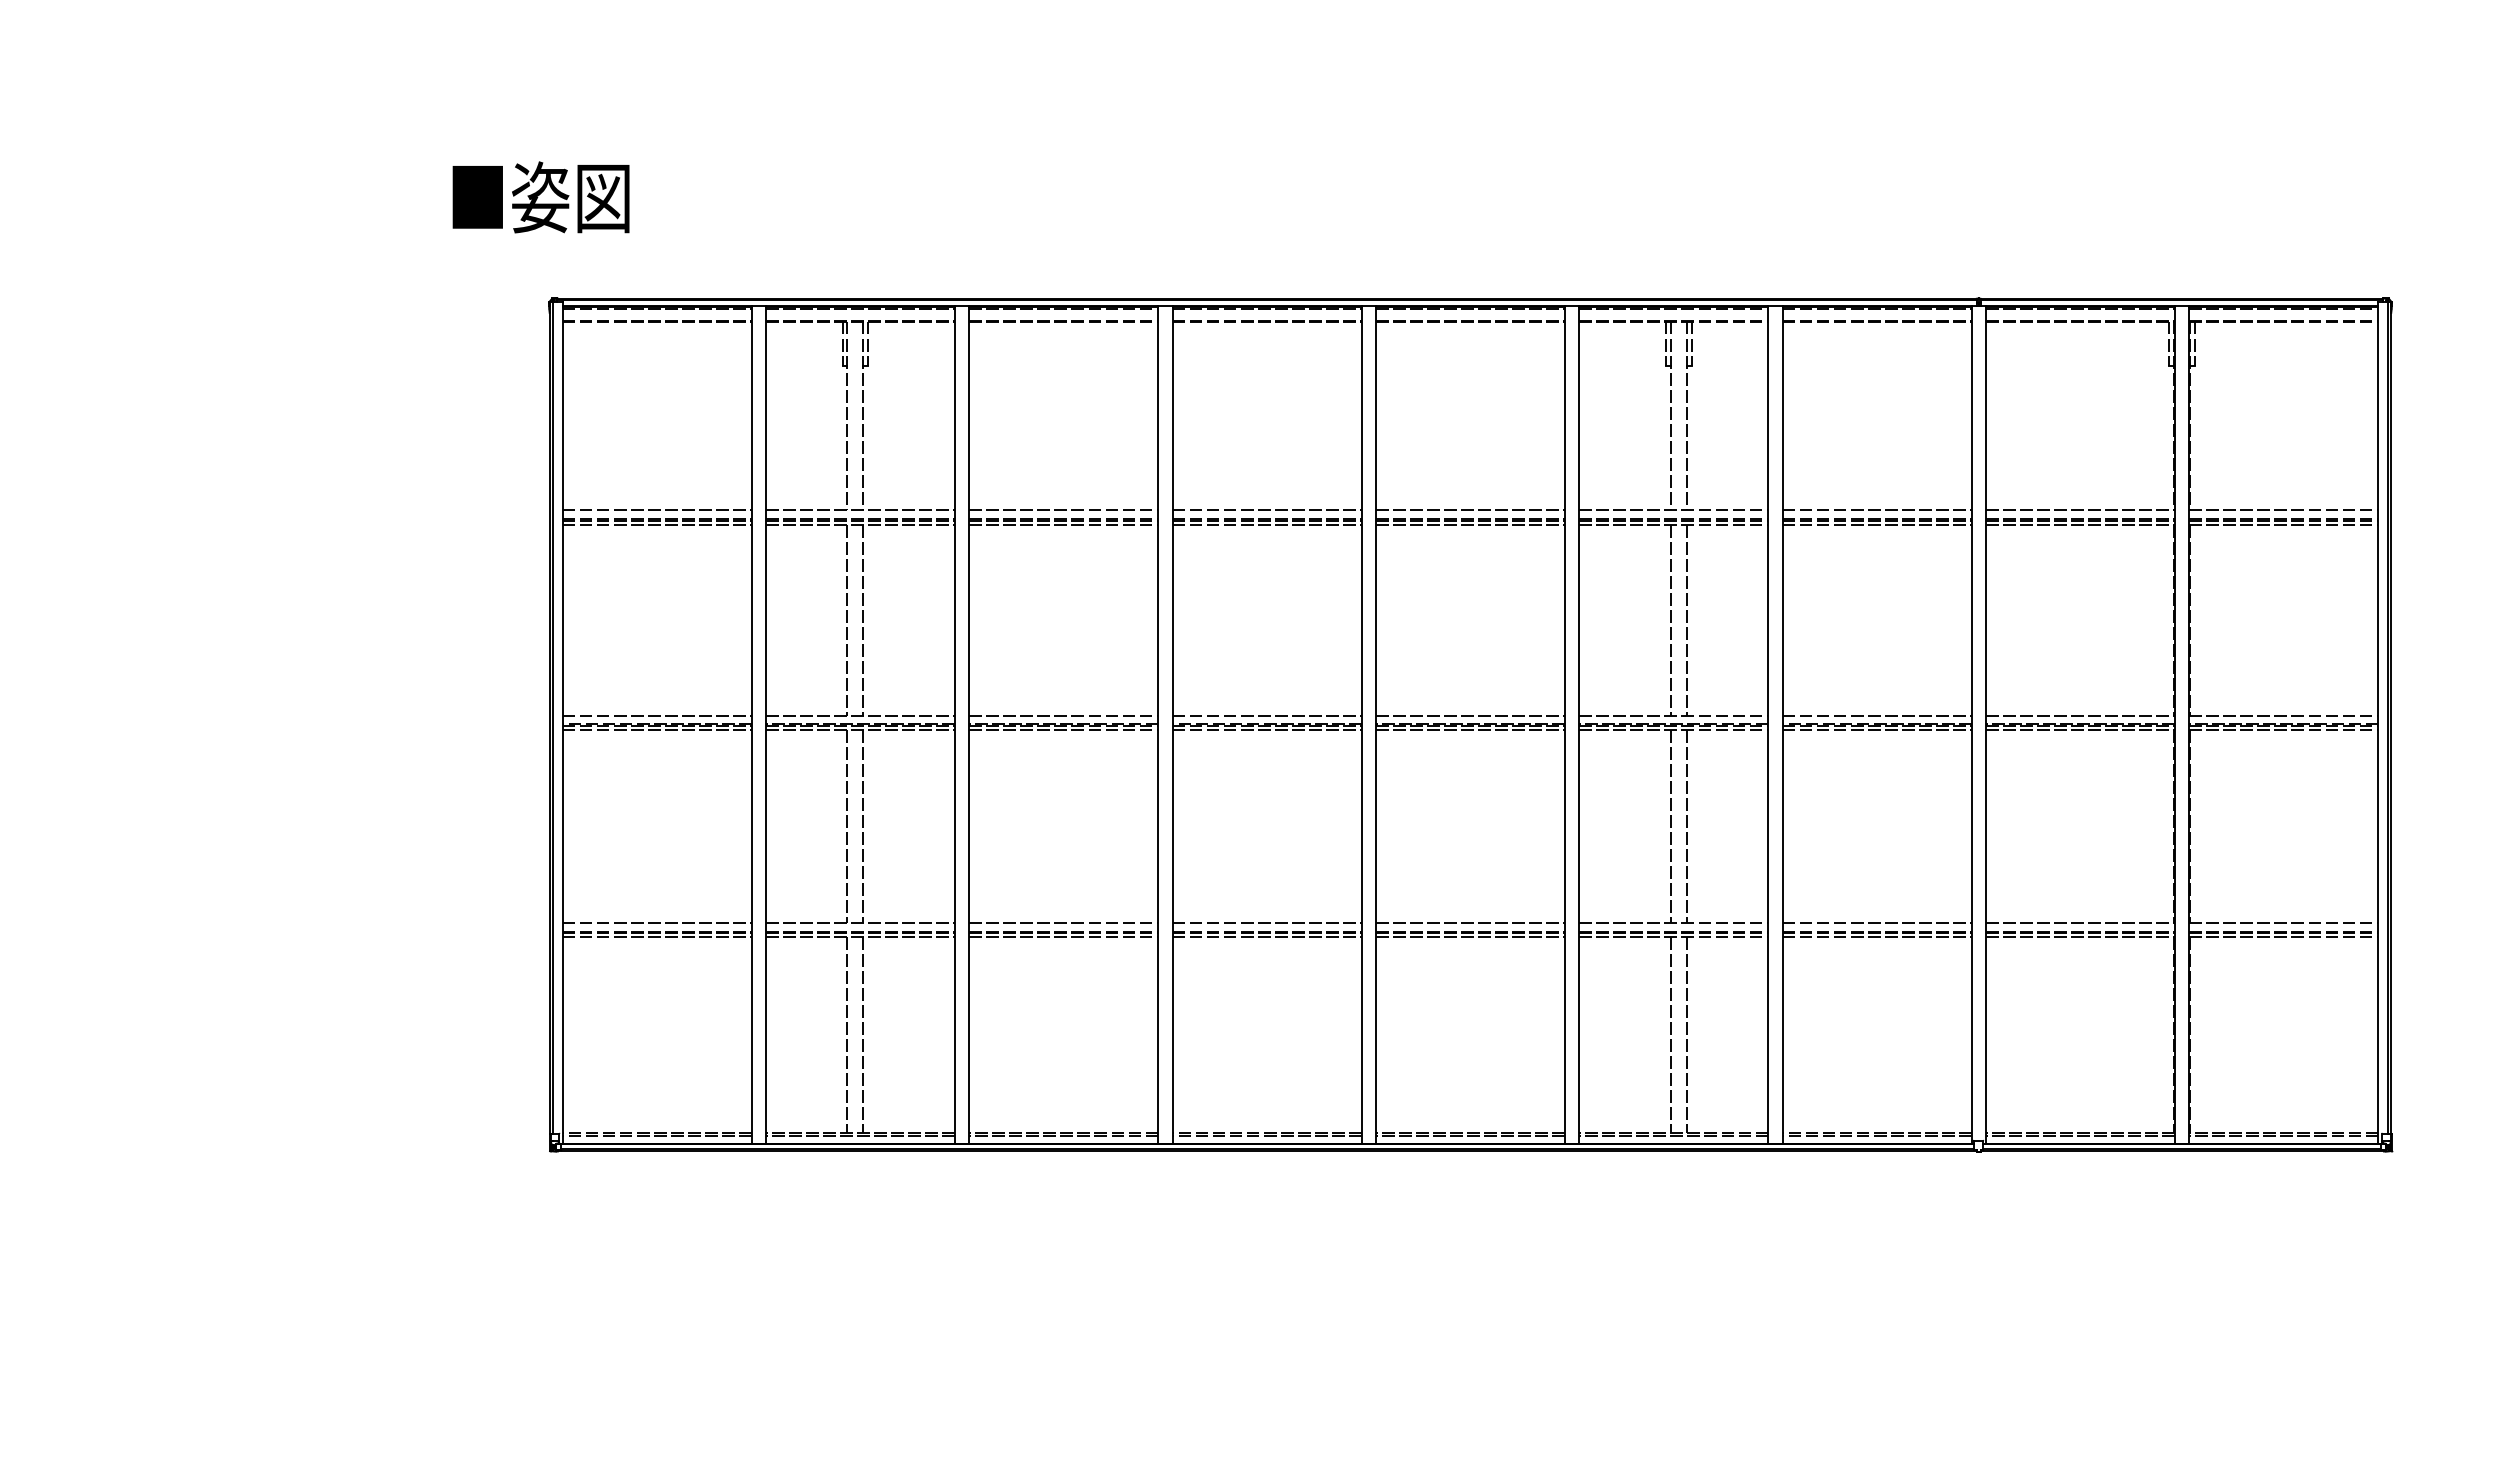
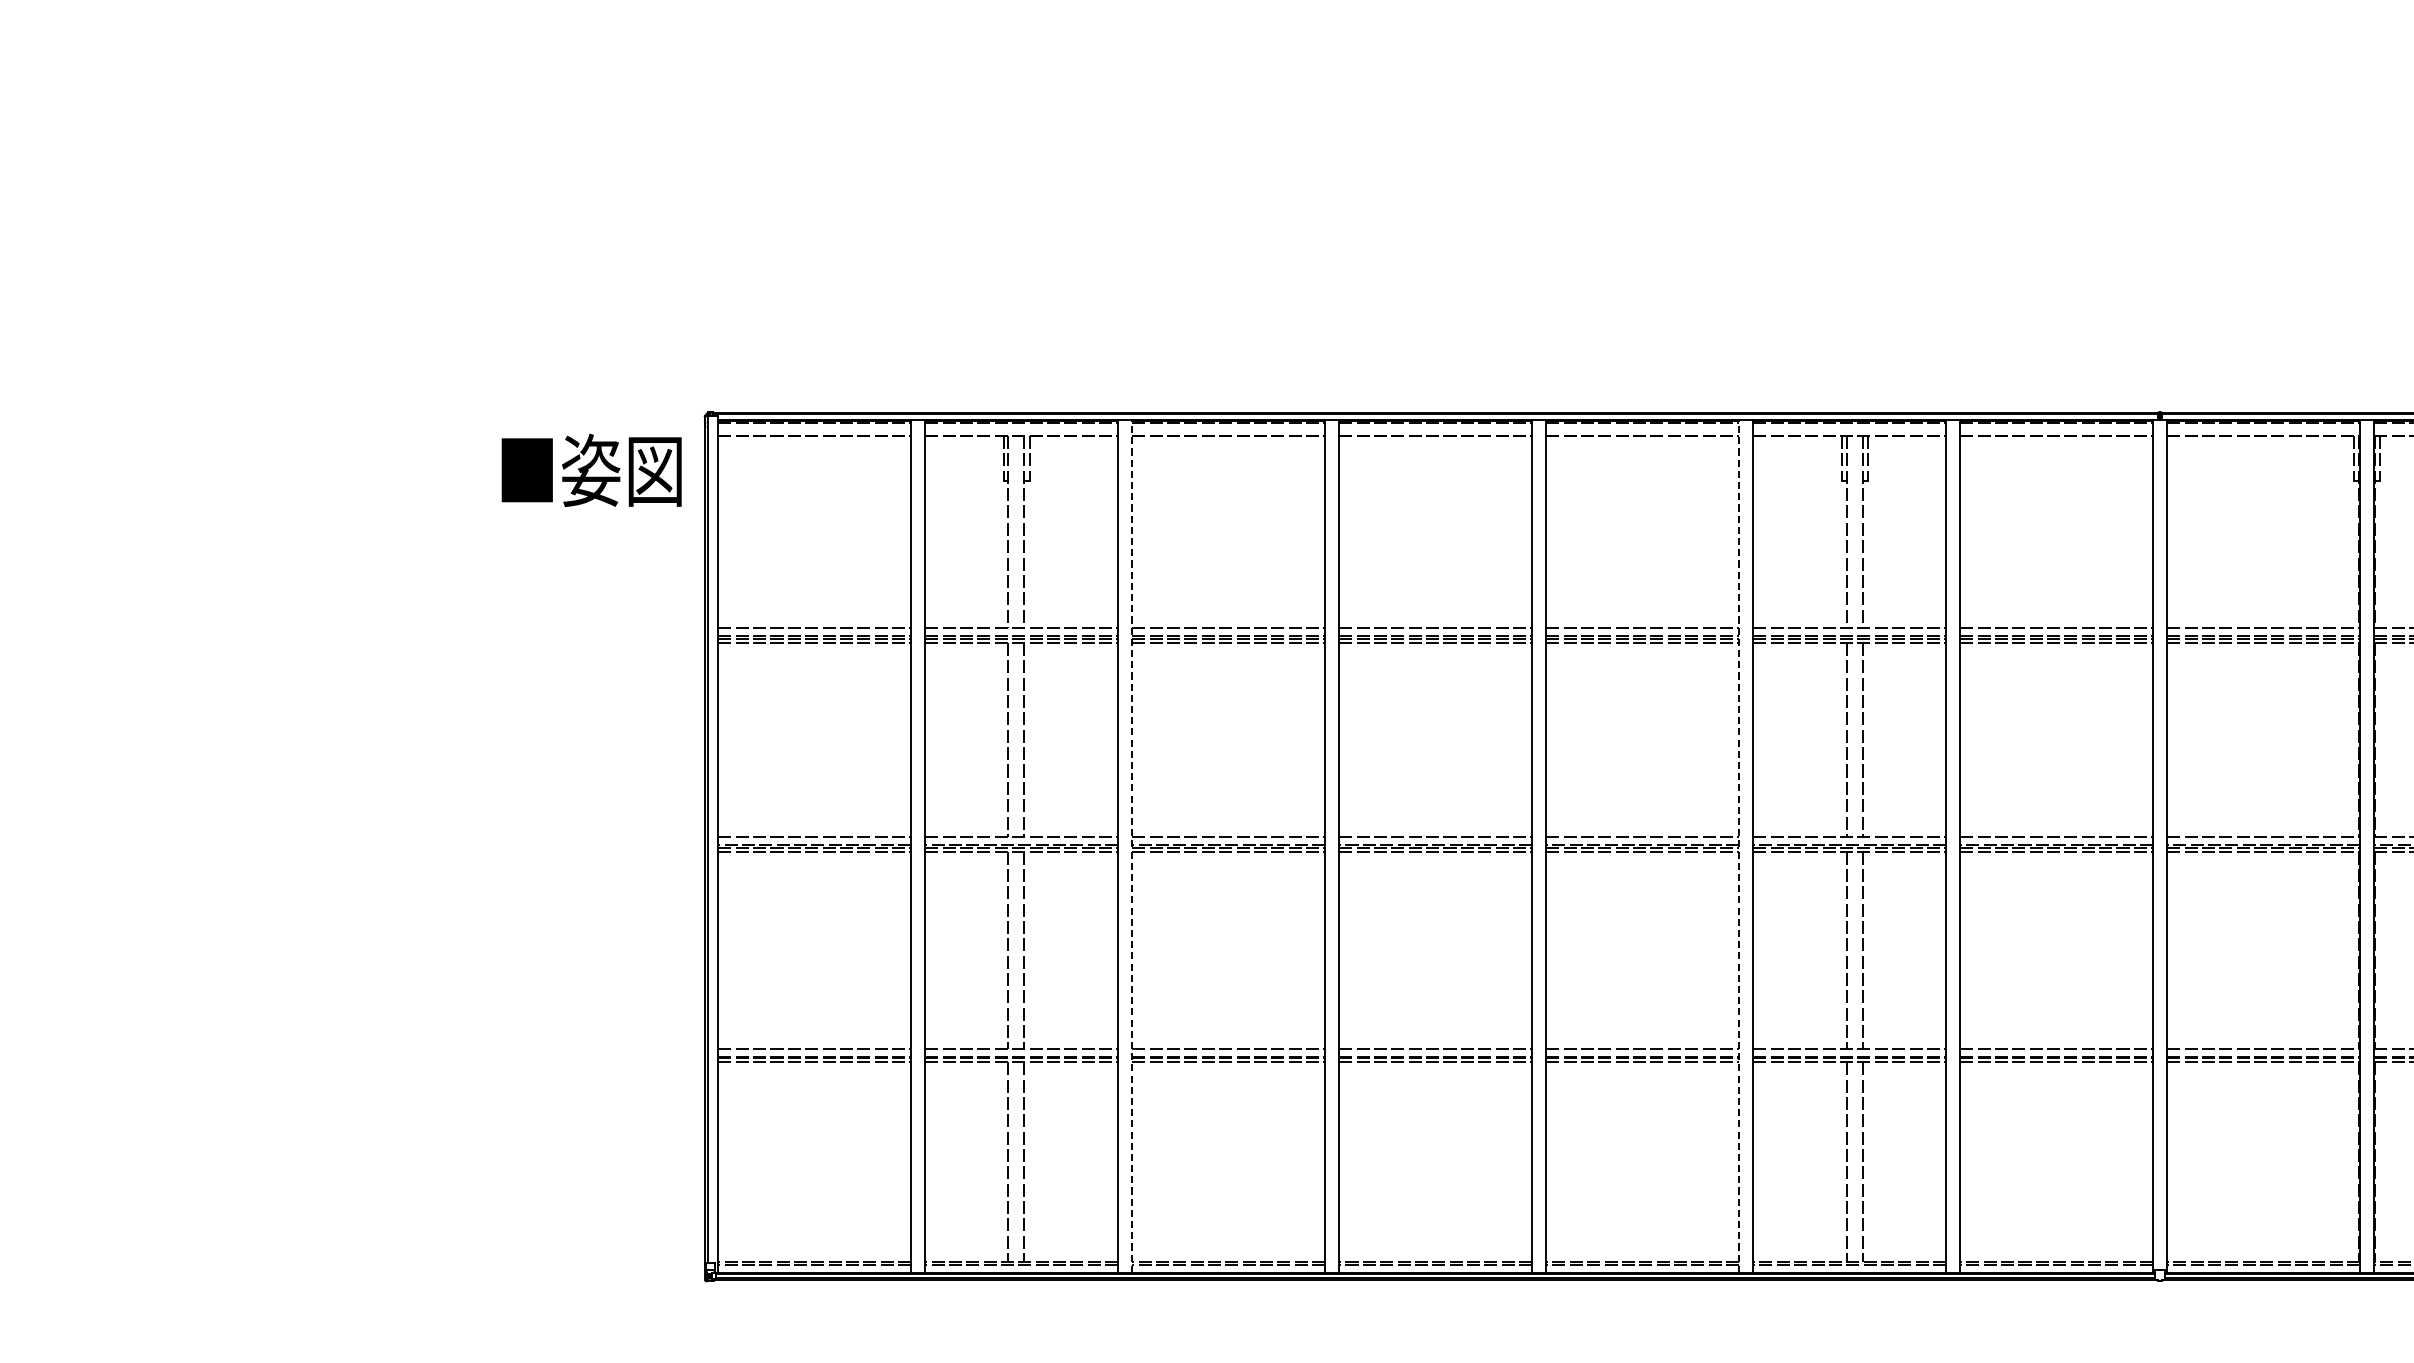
text: (540, 197) -> (591, 470), moved
line: (969, 724) -> (1132, 846), solid -> dashed
line: (1565, 724) -> (1739, 846), solid -> dashed

